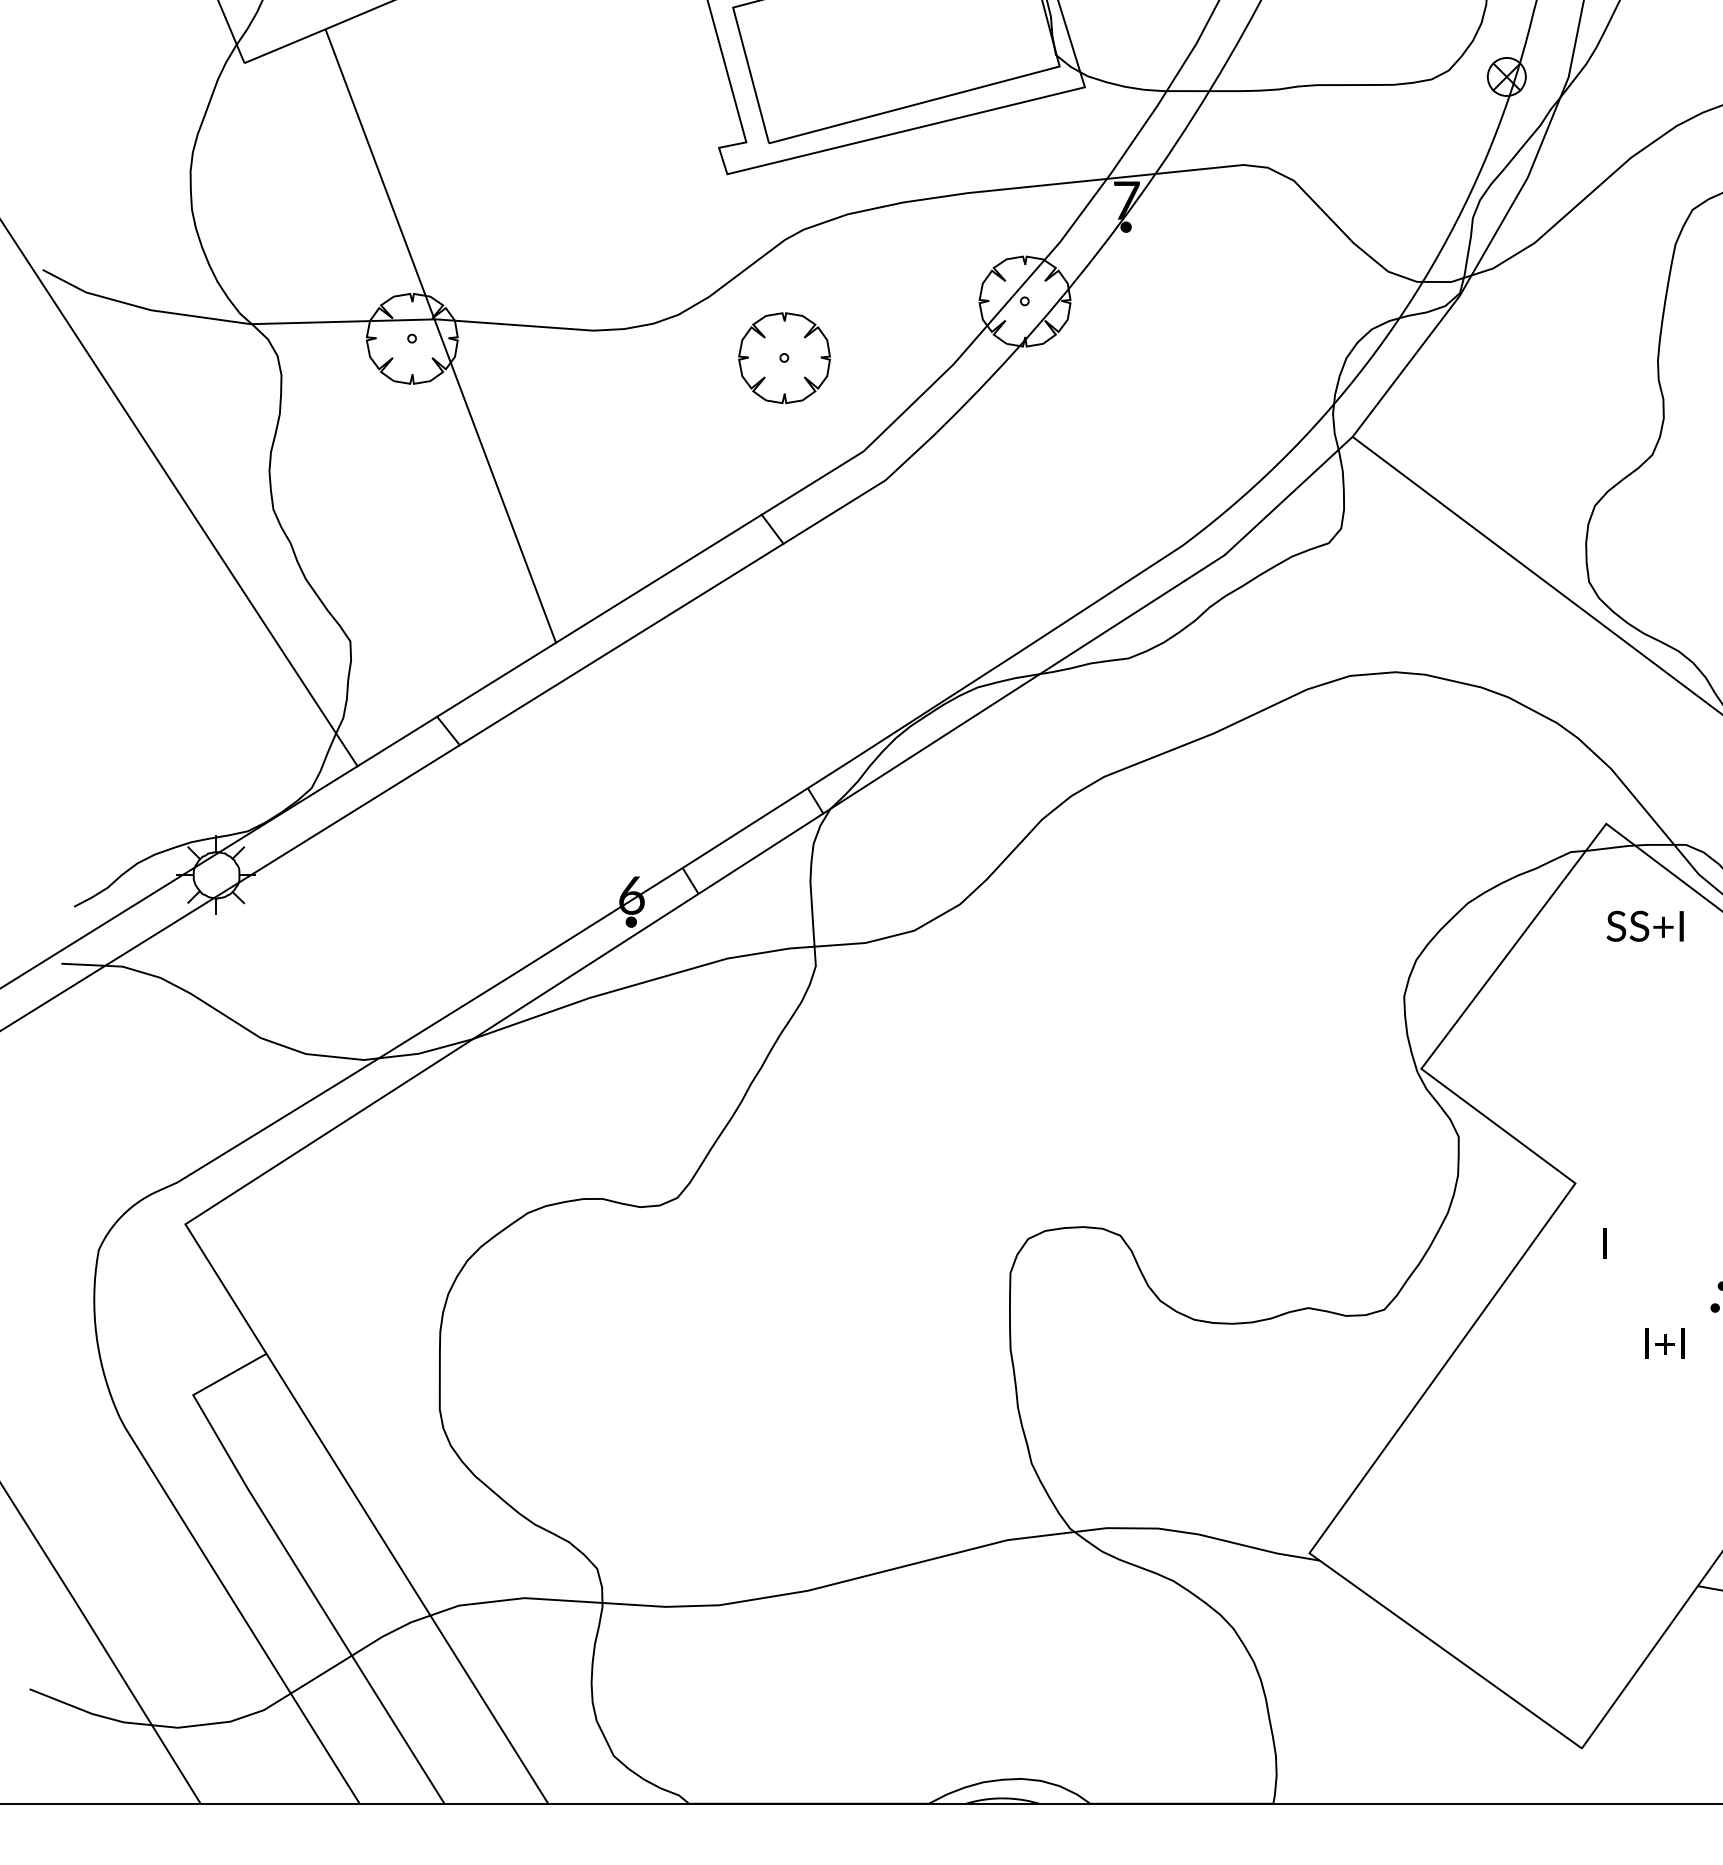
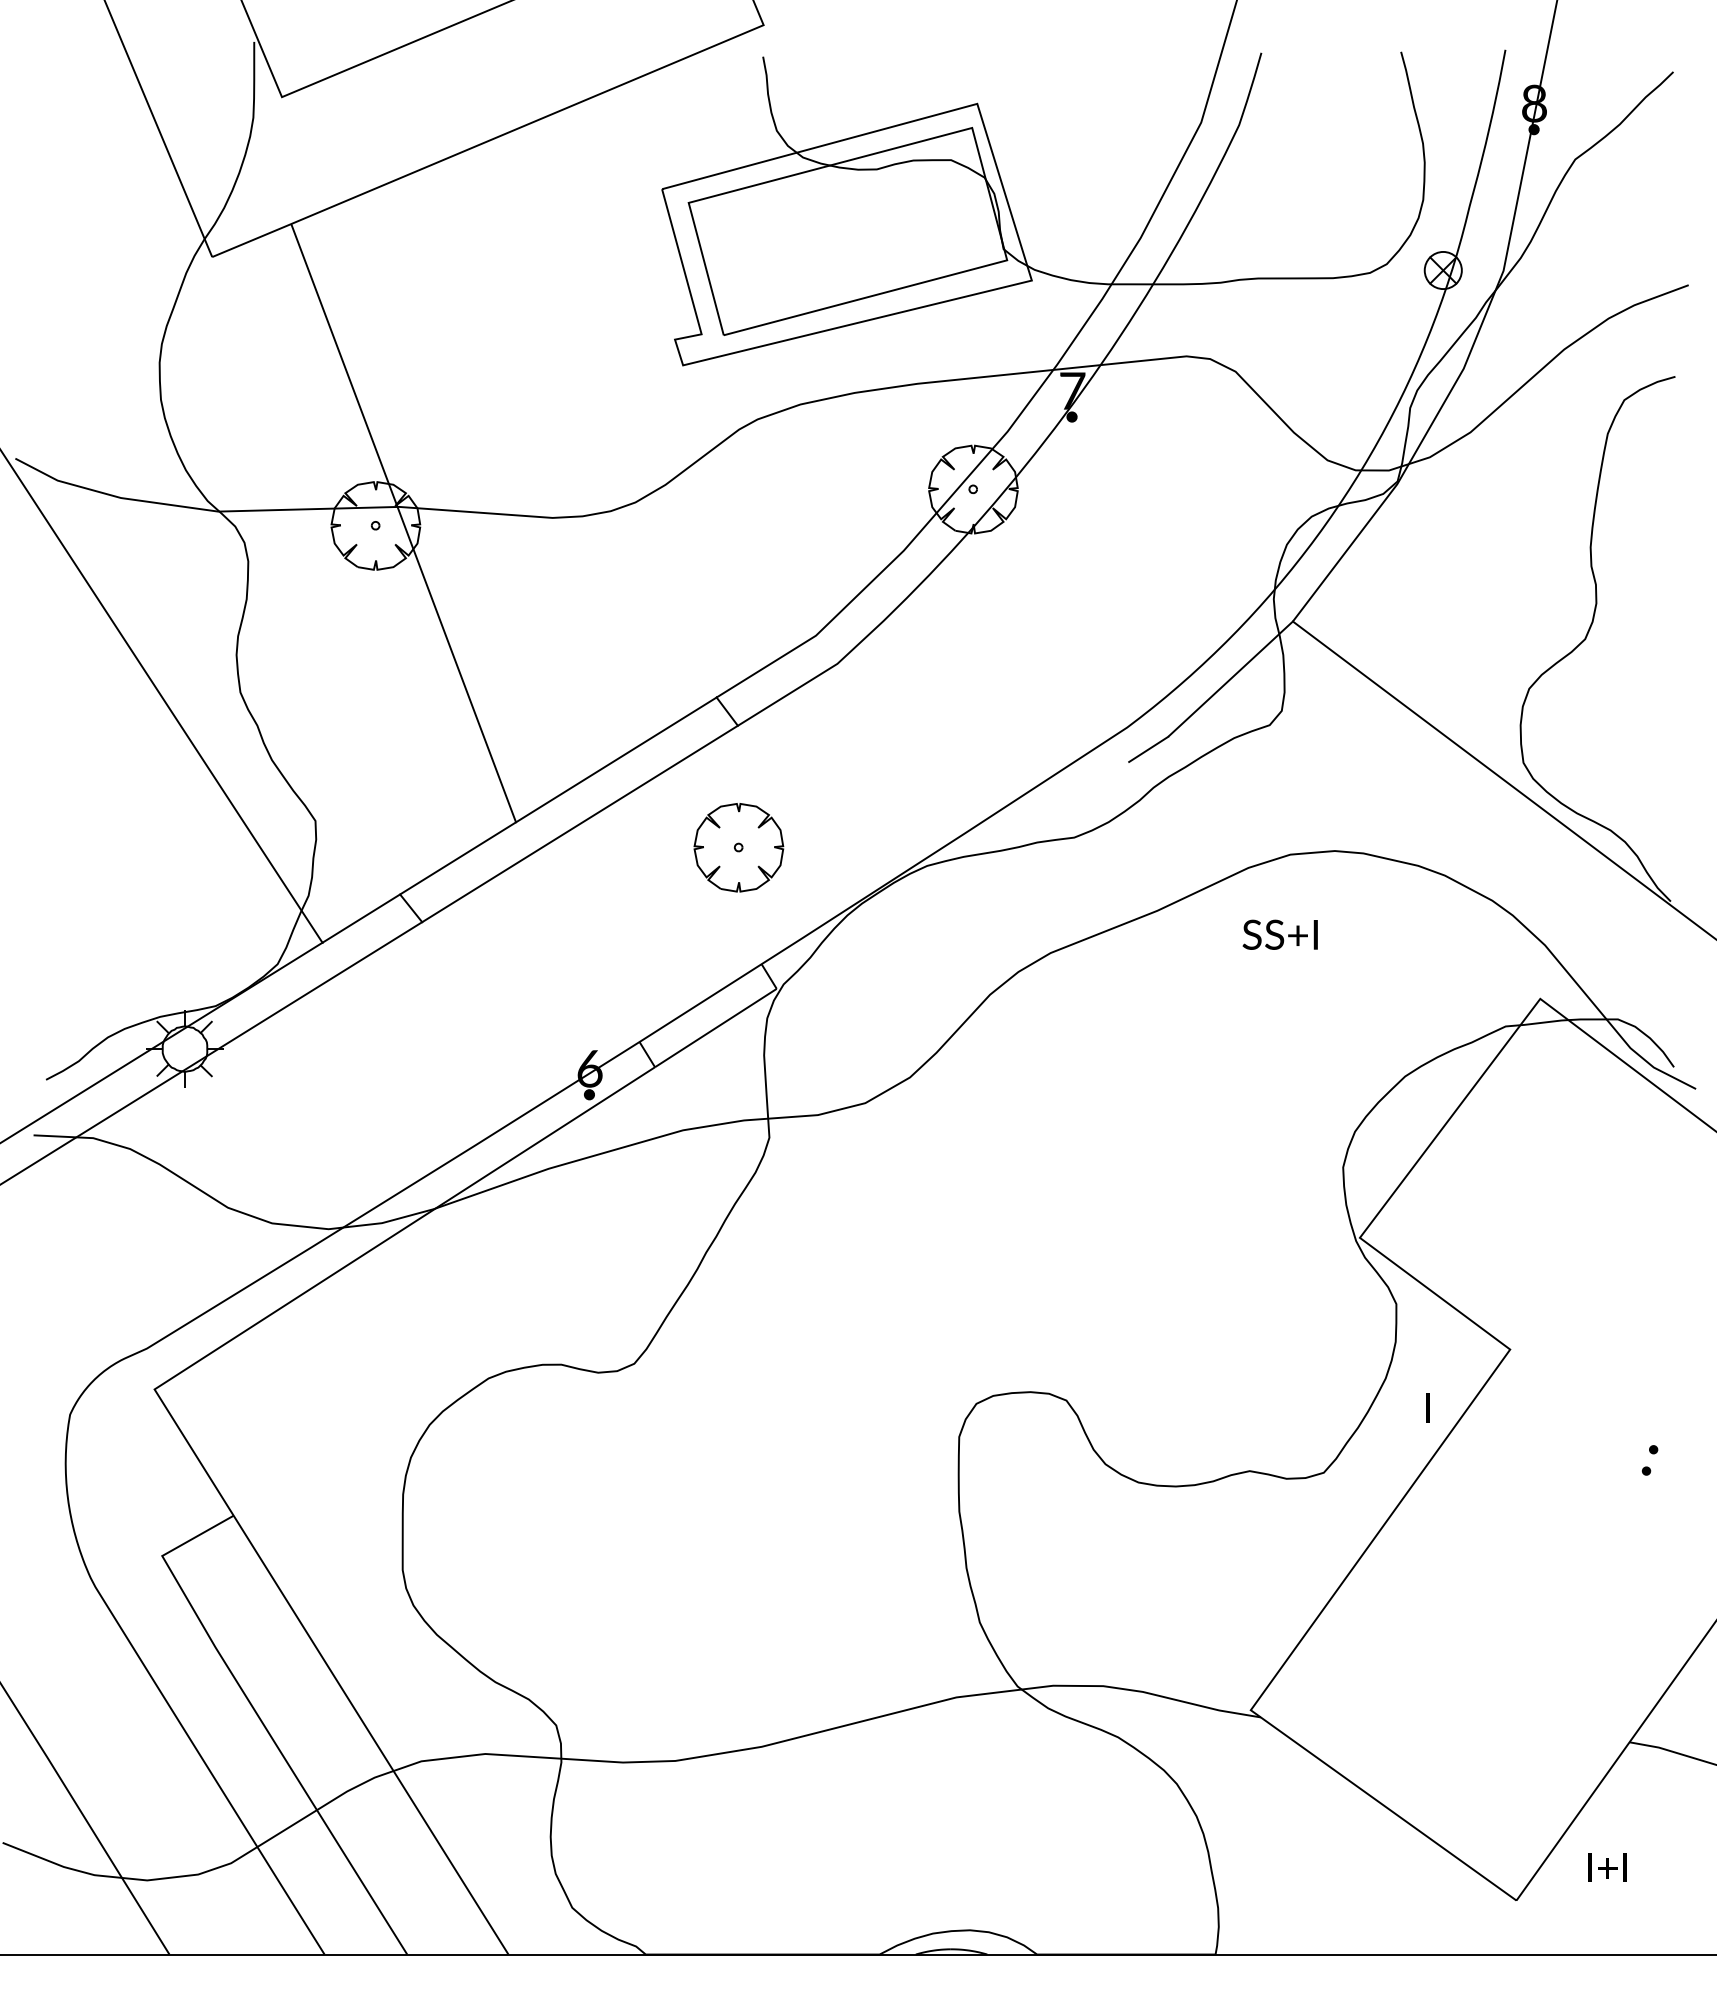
part: (784, 357) -> (738, 847), moved
line: (1003, 697) -> (952, 875), removed
text: (1644, 925) -> (1279, 934), moved
text: (1604, 1242) -> (1427, 1407), moved
text: (1664, 1343) -> (1607, 1867), moved

